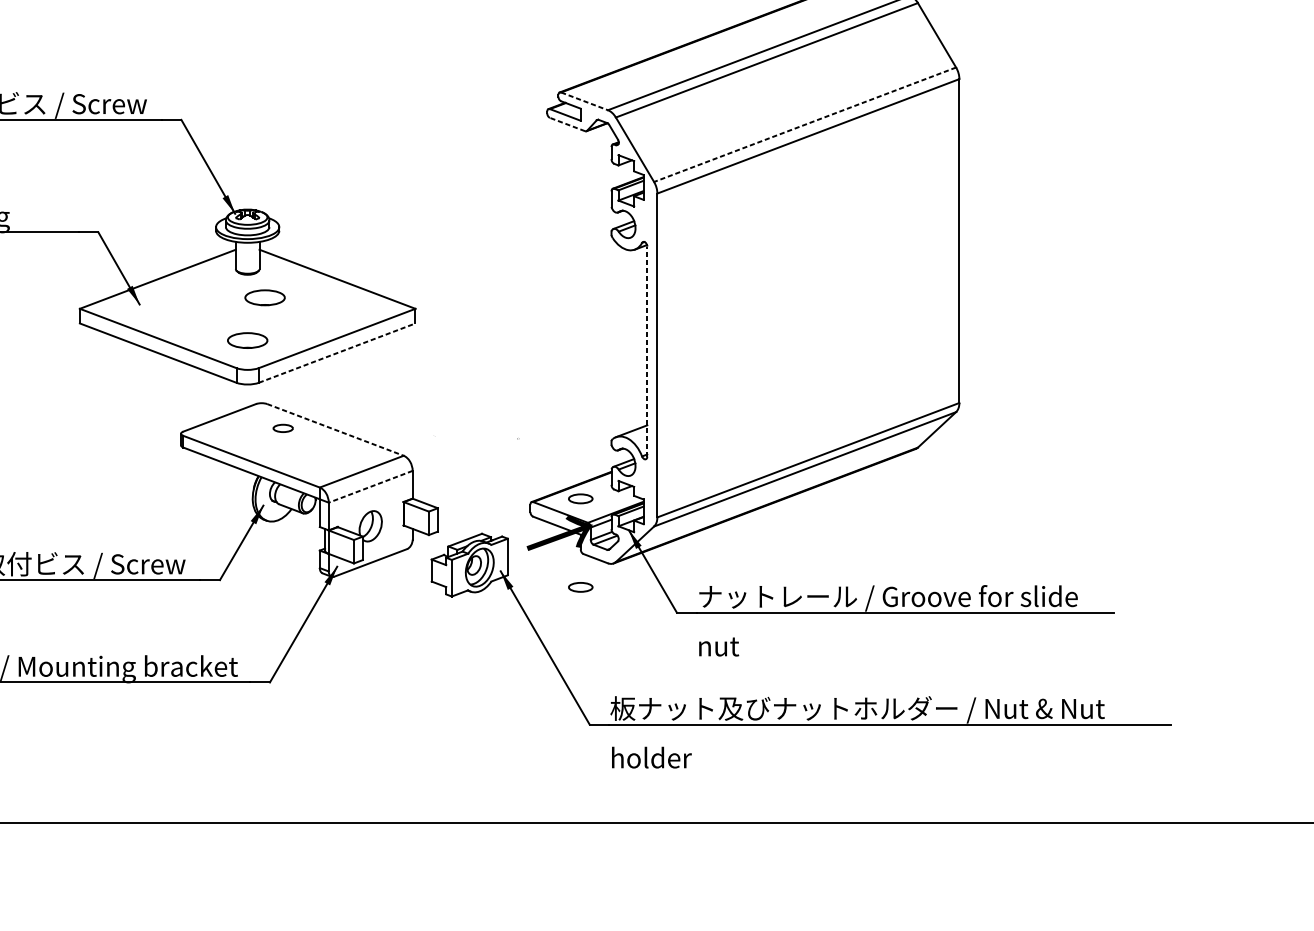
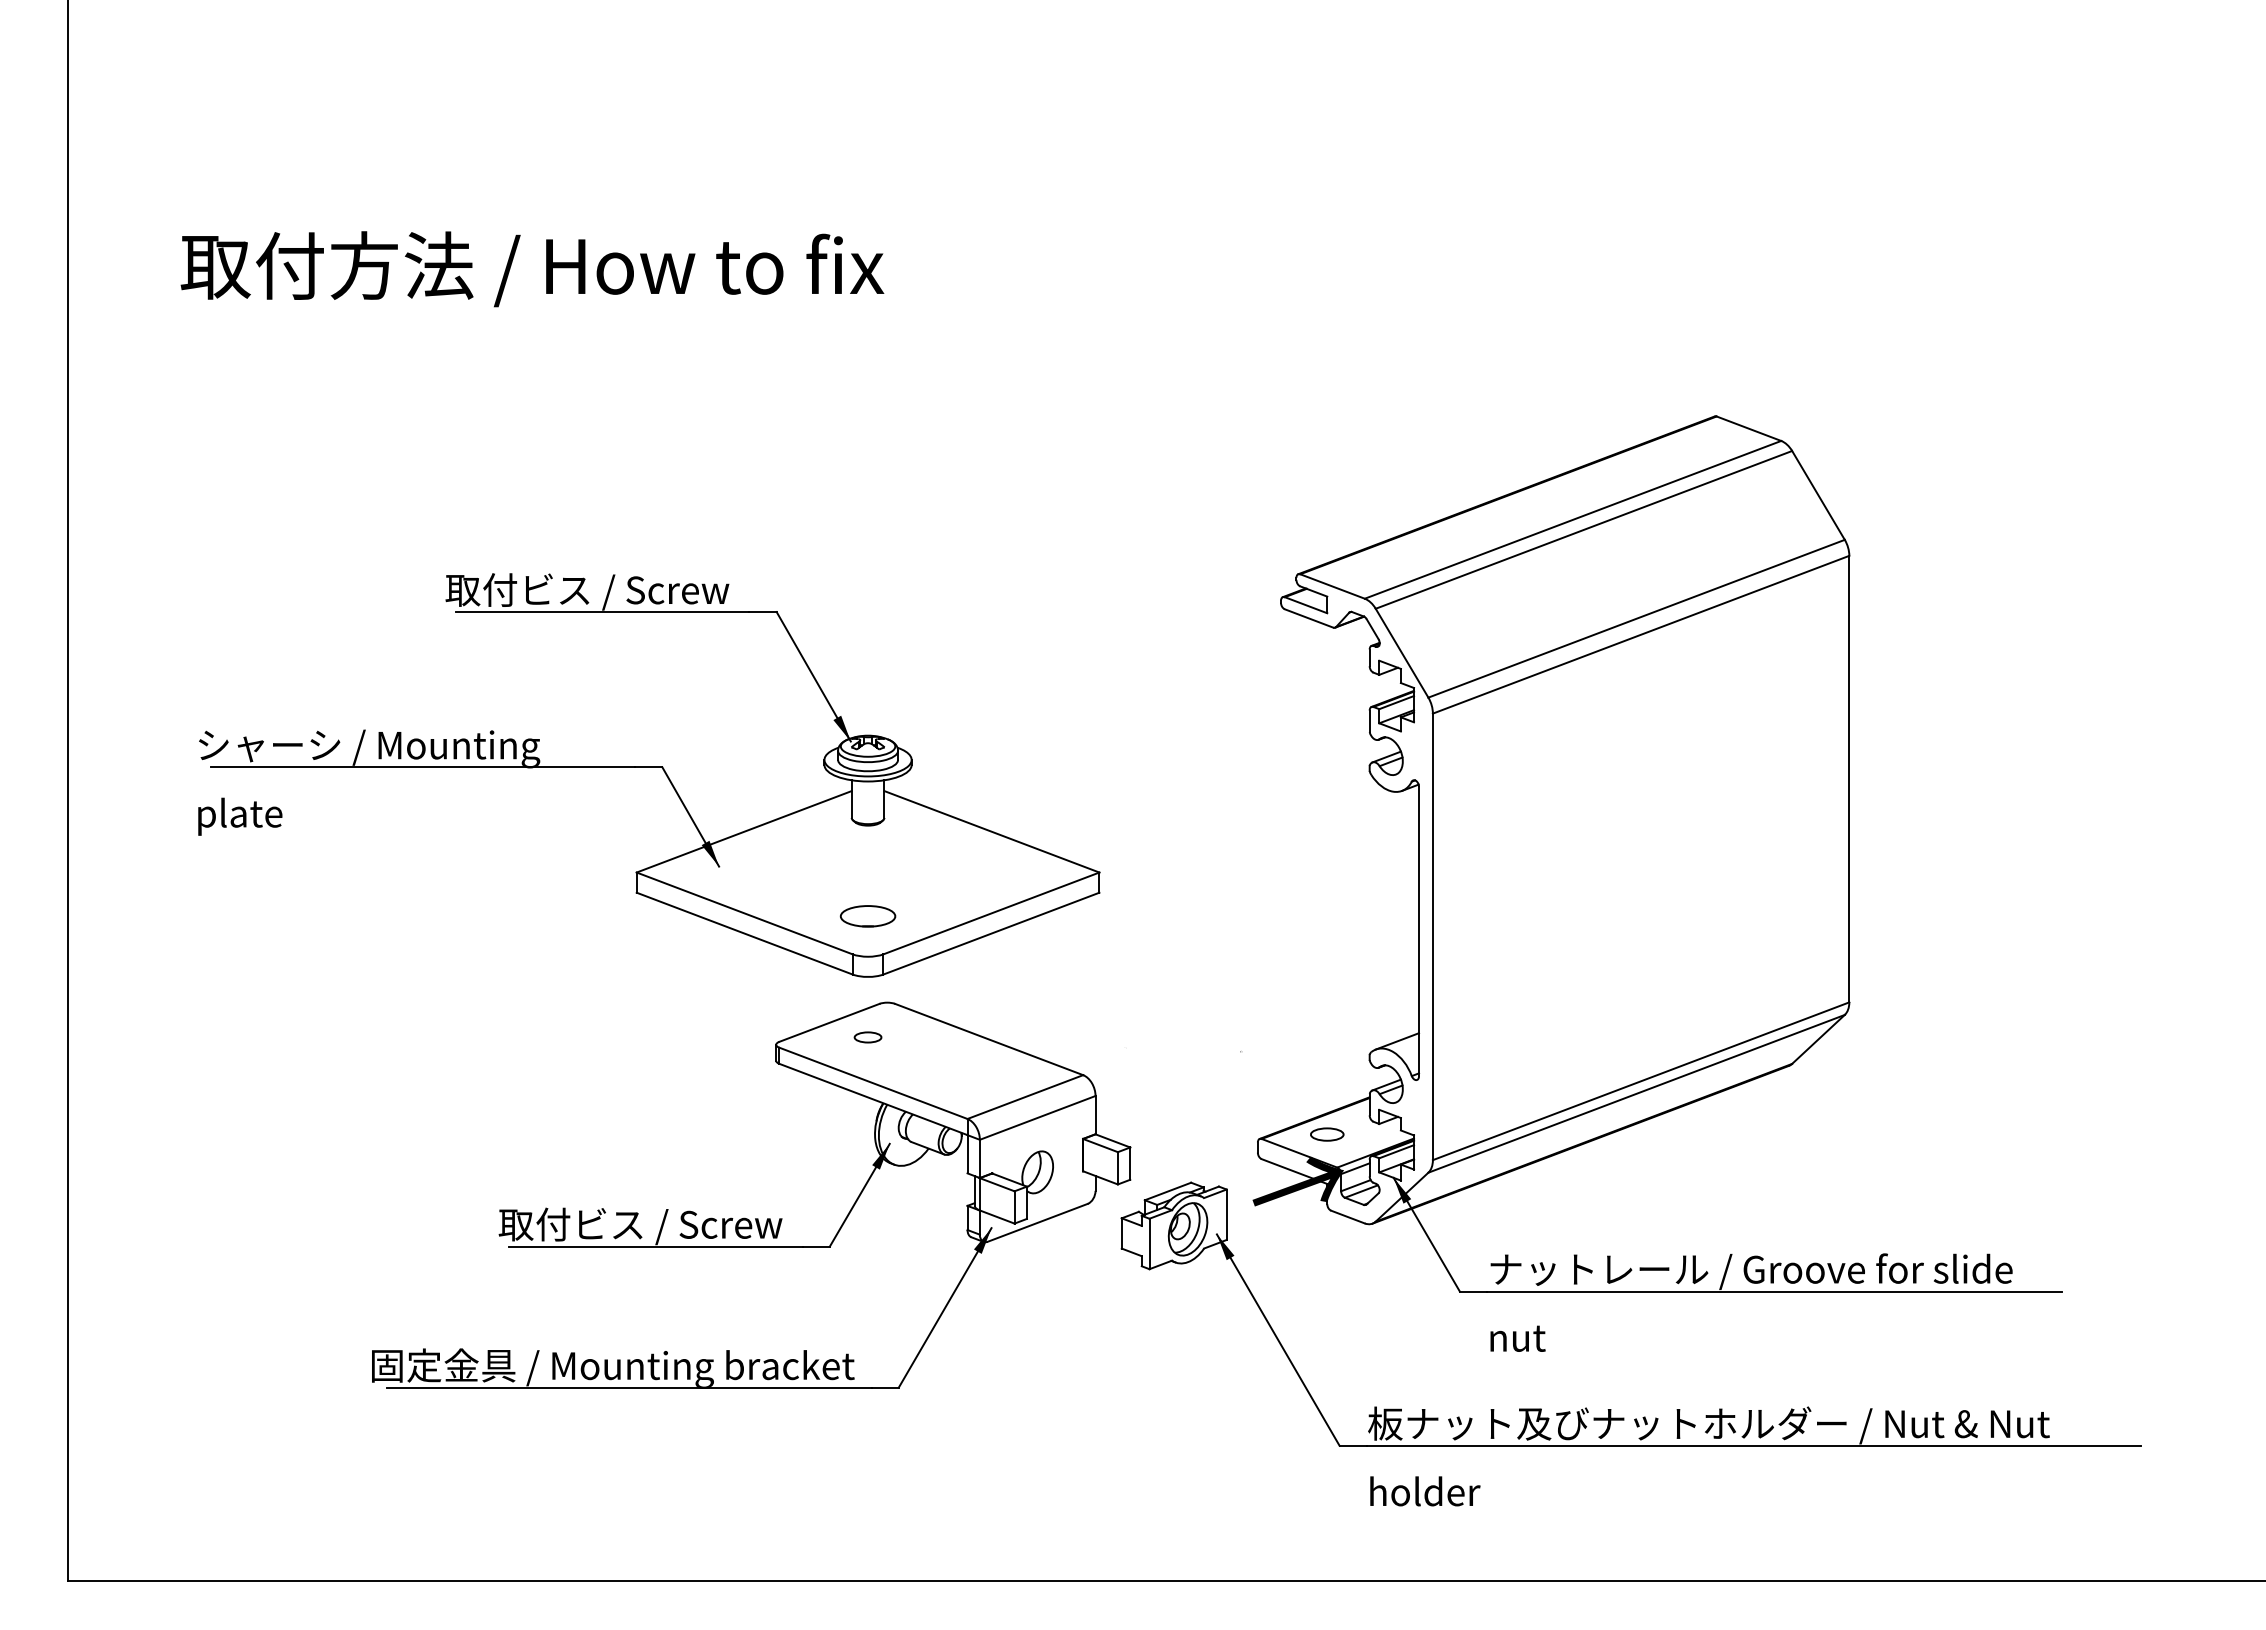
line: (584, 101) -> (1332, 586), dashed -> solid
line: (567, 124) -> (1309, 618), dashed -> solid
line: (805, 124) -> (1636, 618), dashed -> solid
part: (264, 297) -> (891, 857), removed
line: (647, 351) -> (1419, 931), dashed -> solid
line: (337, 353) -> (991, 933), dashed -> solid
part: (282, 428) -> (867, 1037), moved
line: (335, 429) -> (989, 1039), dashed -> solid
line: (370, 486) -> (1037, 1117), dashed -> solid
part: (580, 587) -> (1327, 1256), removed

